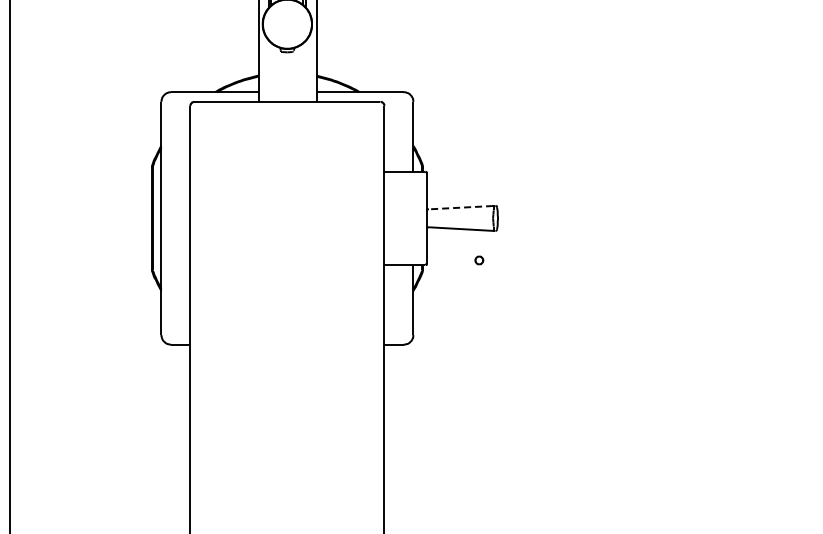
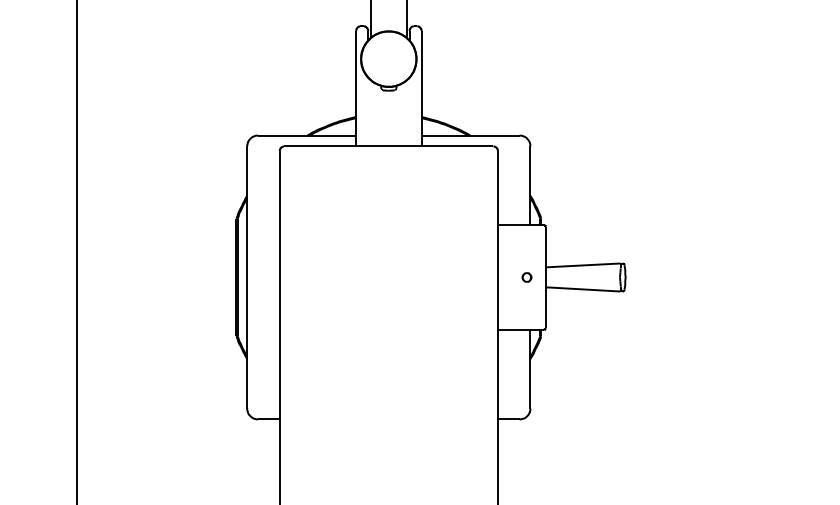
line: (460, 207) -> (583, 265), dashed -> solid
part: (479, 260) -> (527, 277), moved

